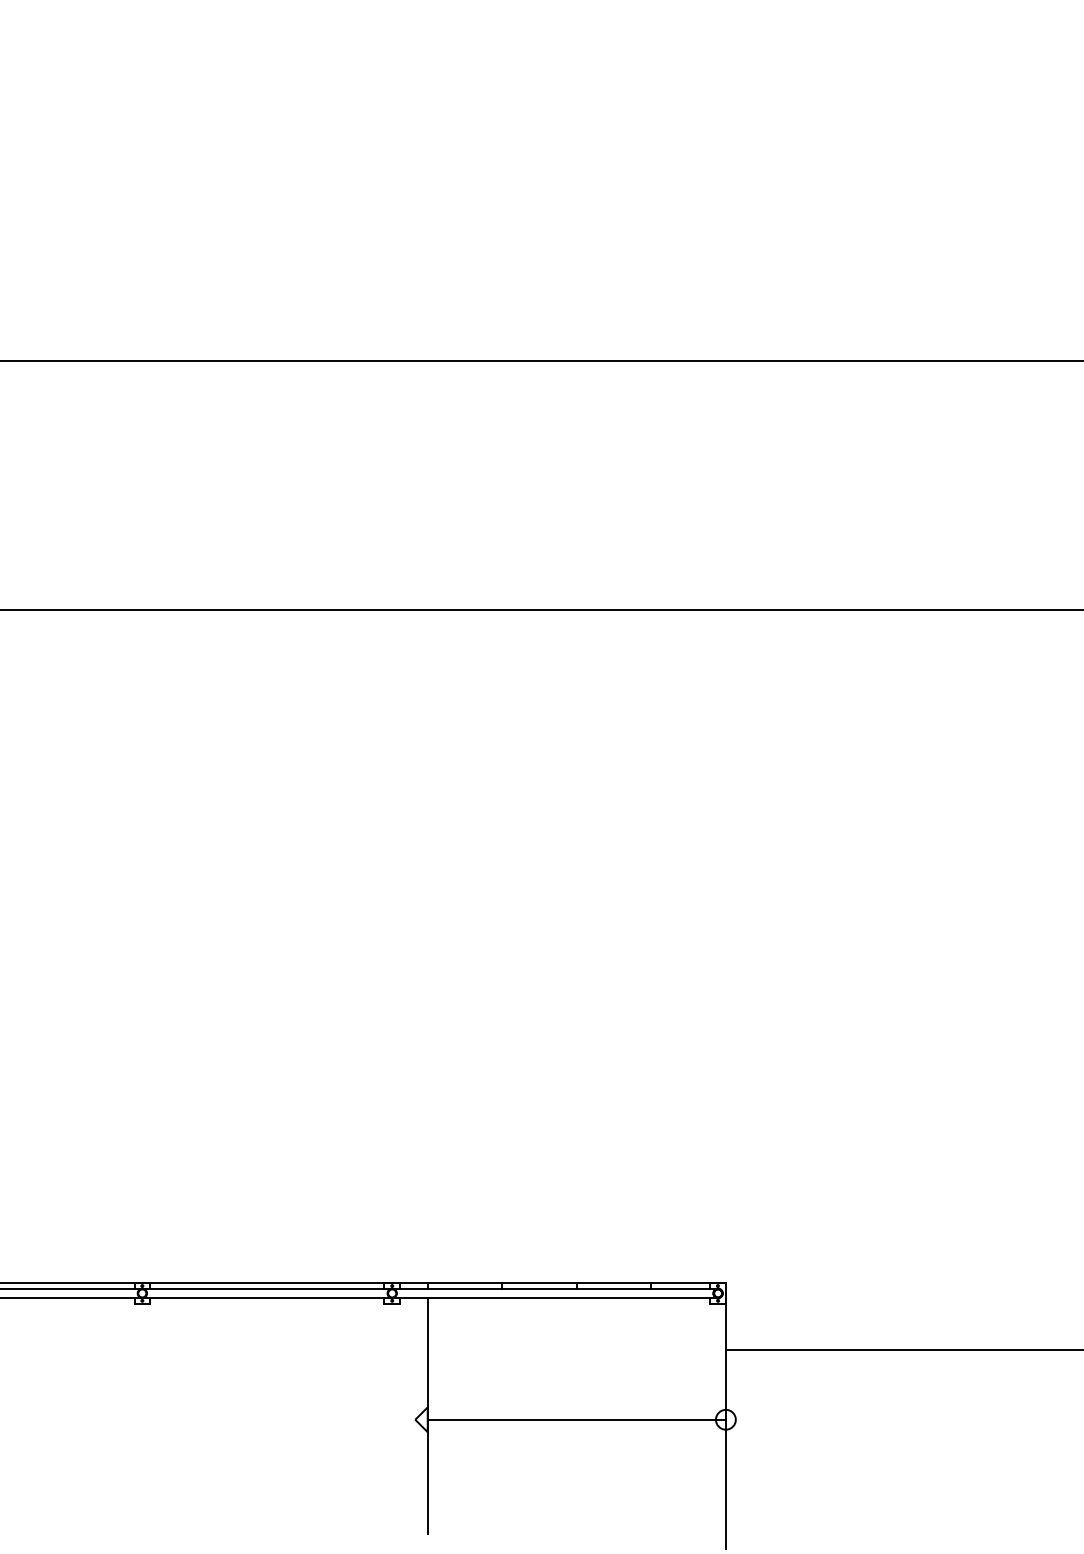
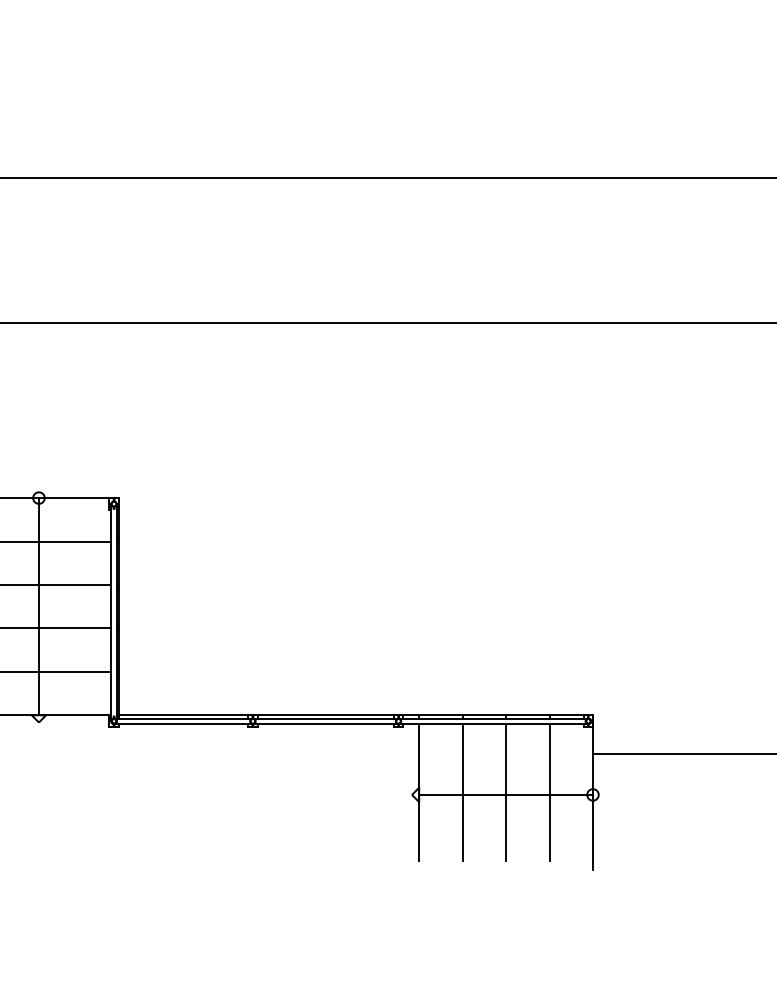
line: (501, 1415) -> (462, 792), added
line: (577, 1415) -> (506, 792), added
line: (651, 1415) -> (549, 792), added

